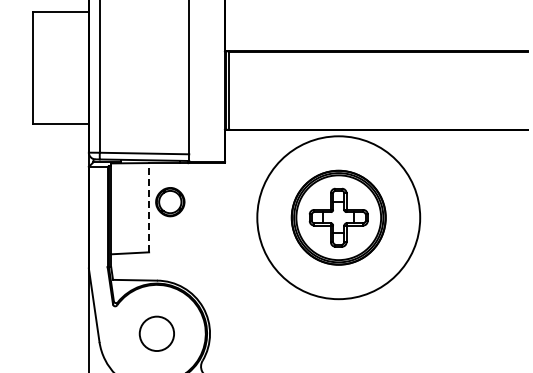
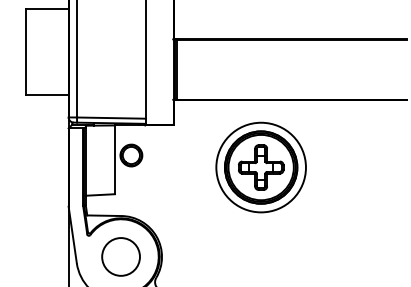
line: (149, 207) -> (115, 159), dashed -> solid
circle: (338, 217) -> (260, 167), size x0.71
circle: (156, 333) -> (120, 256), size x1.43

